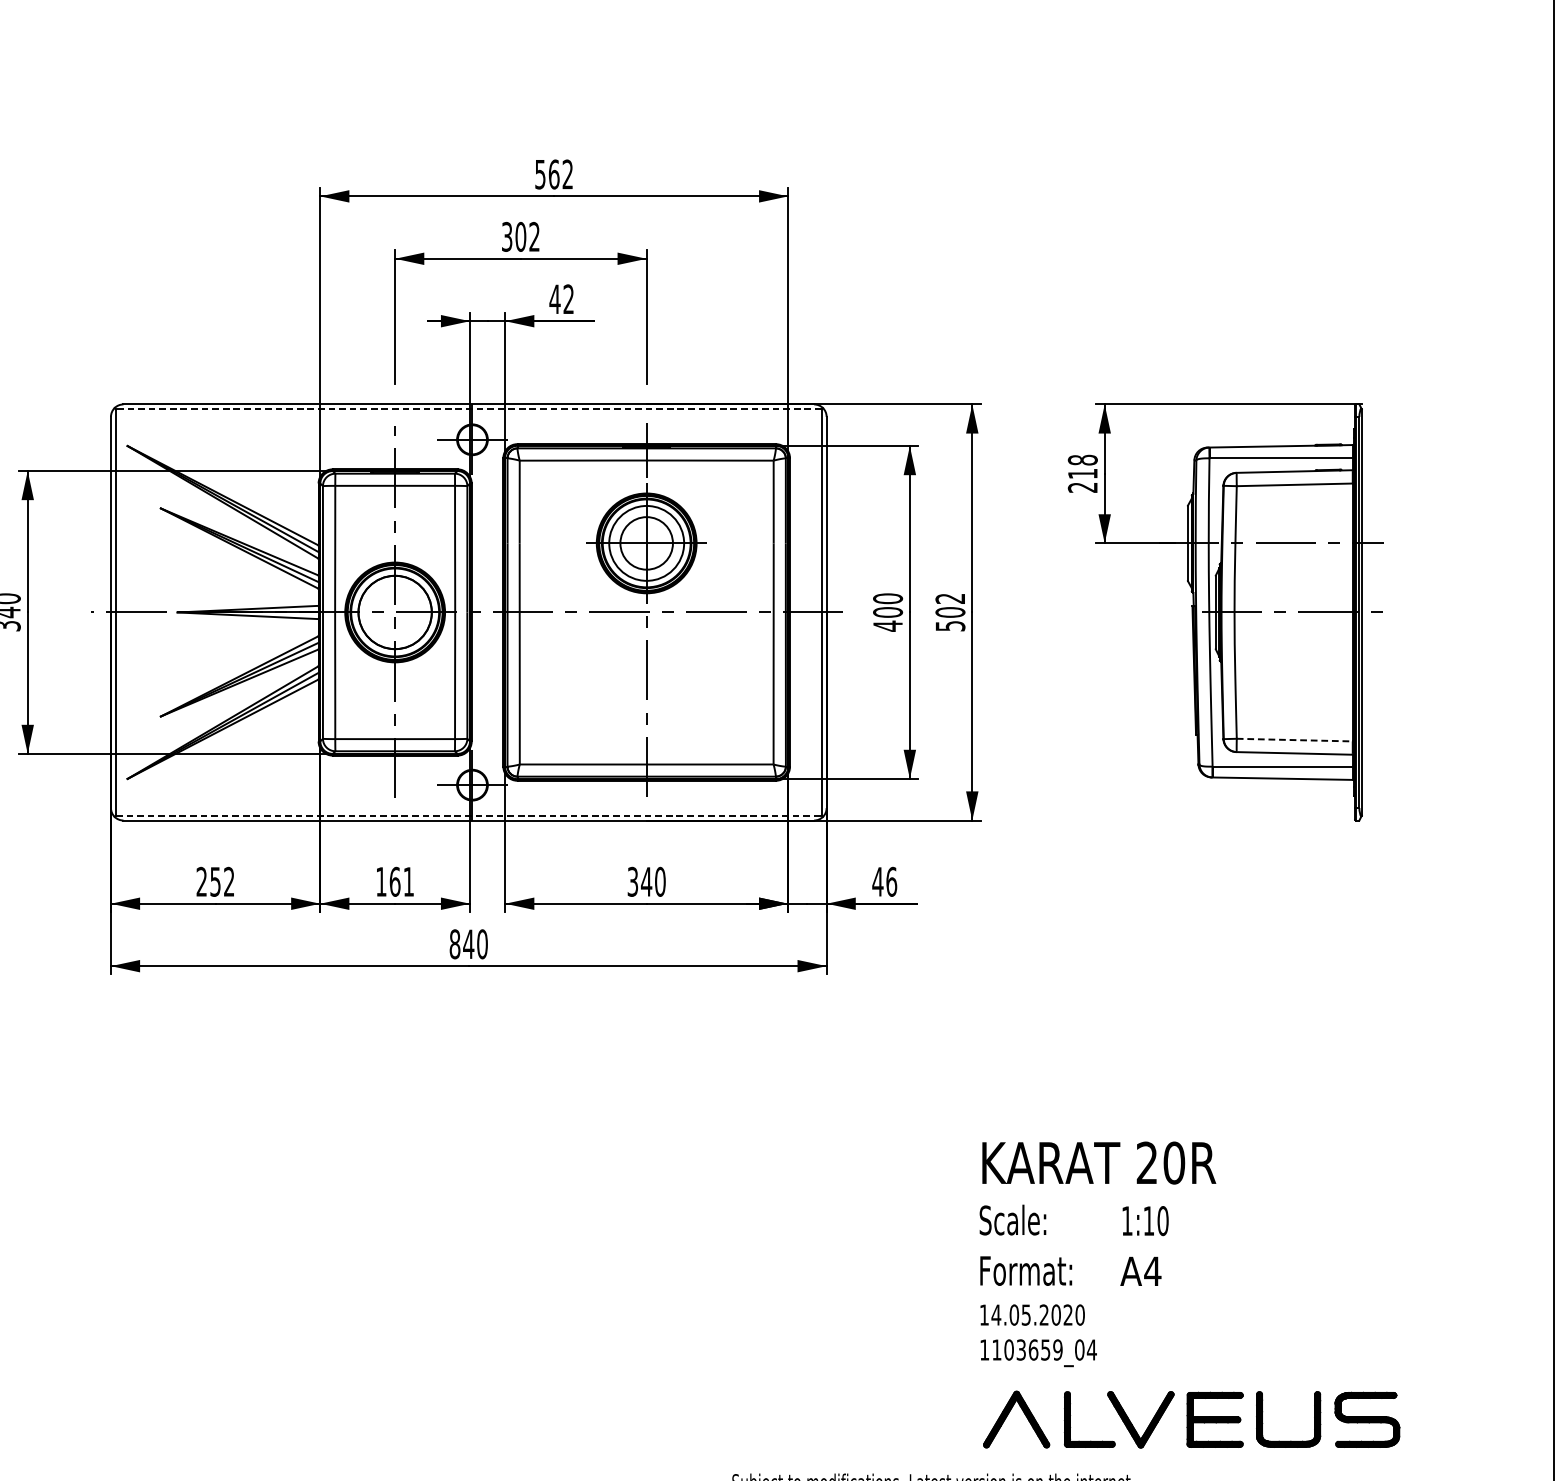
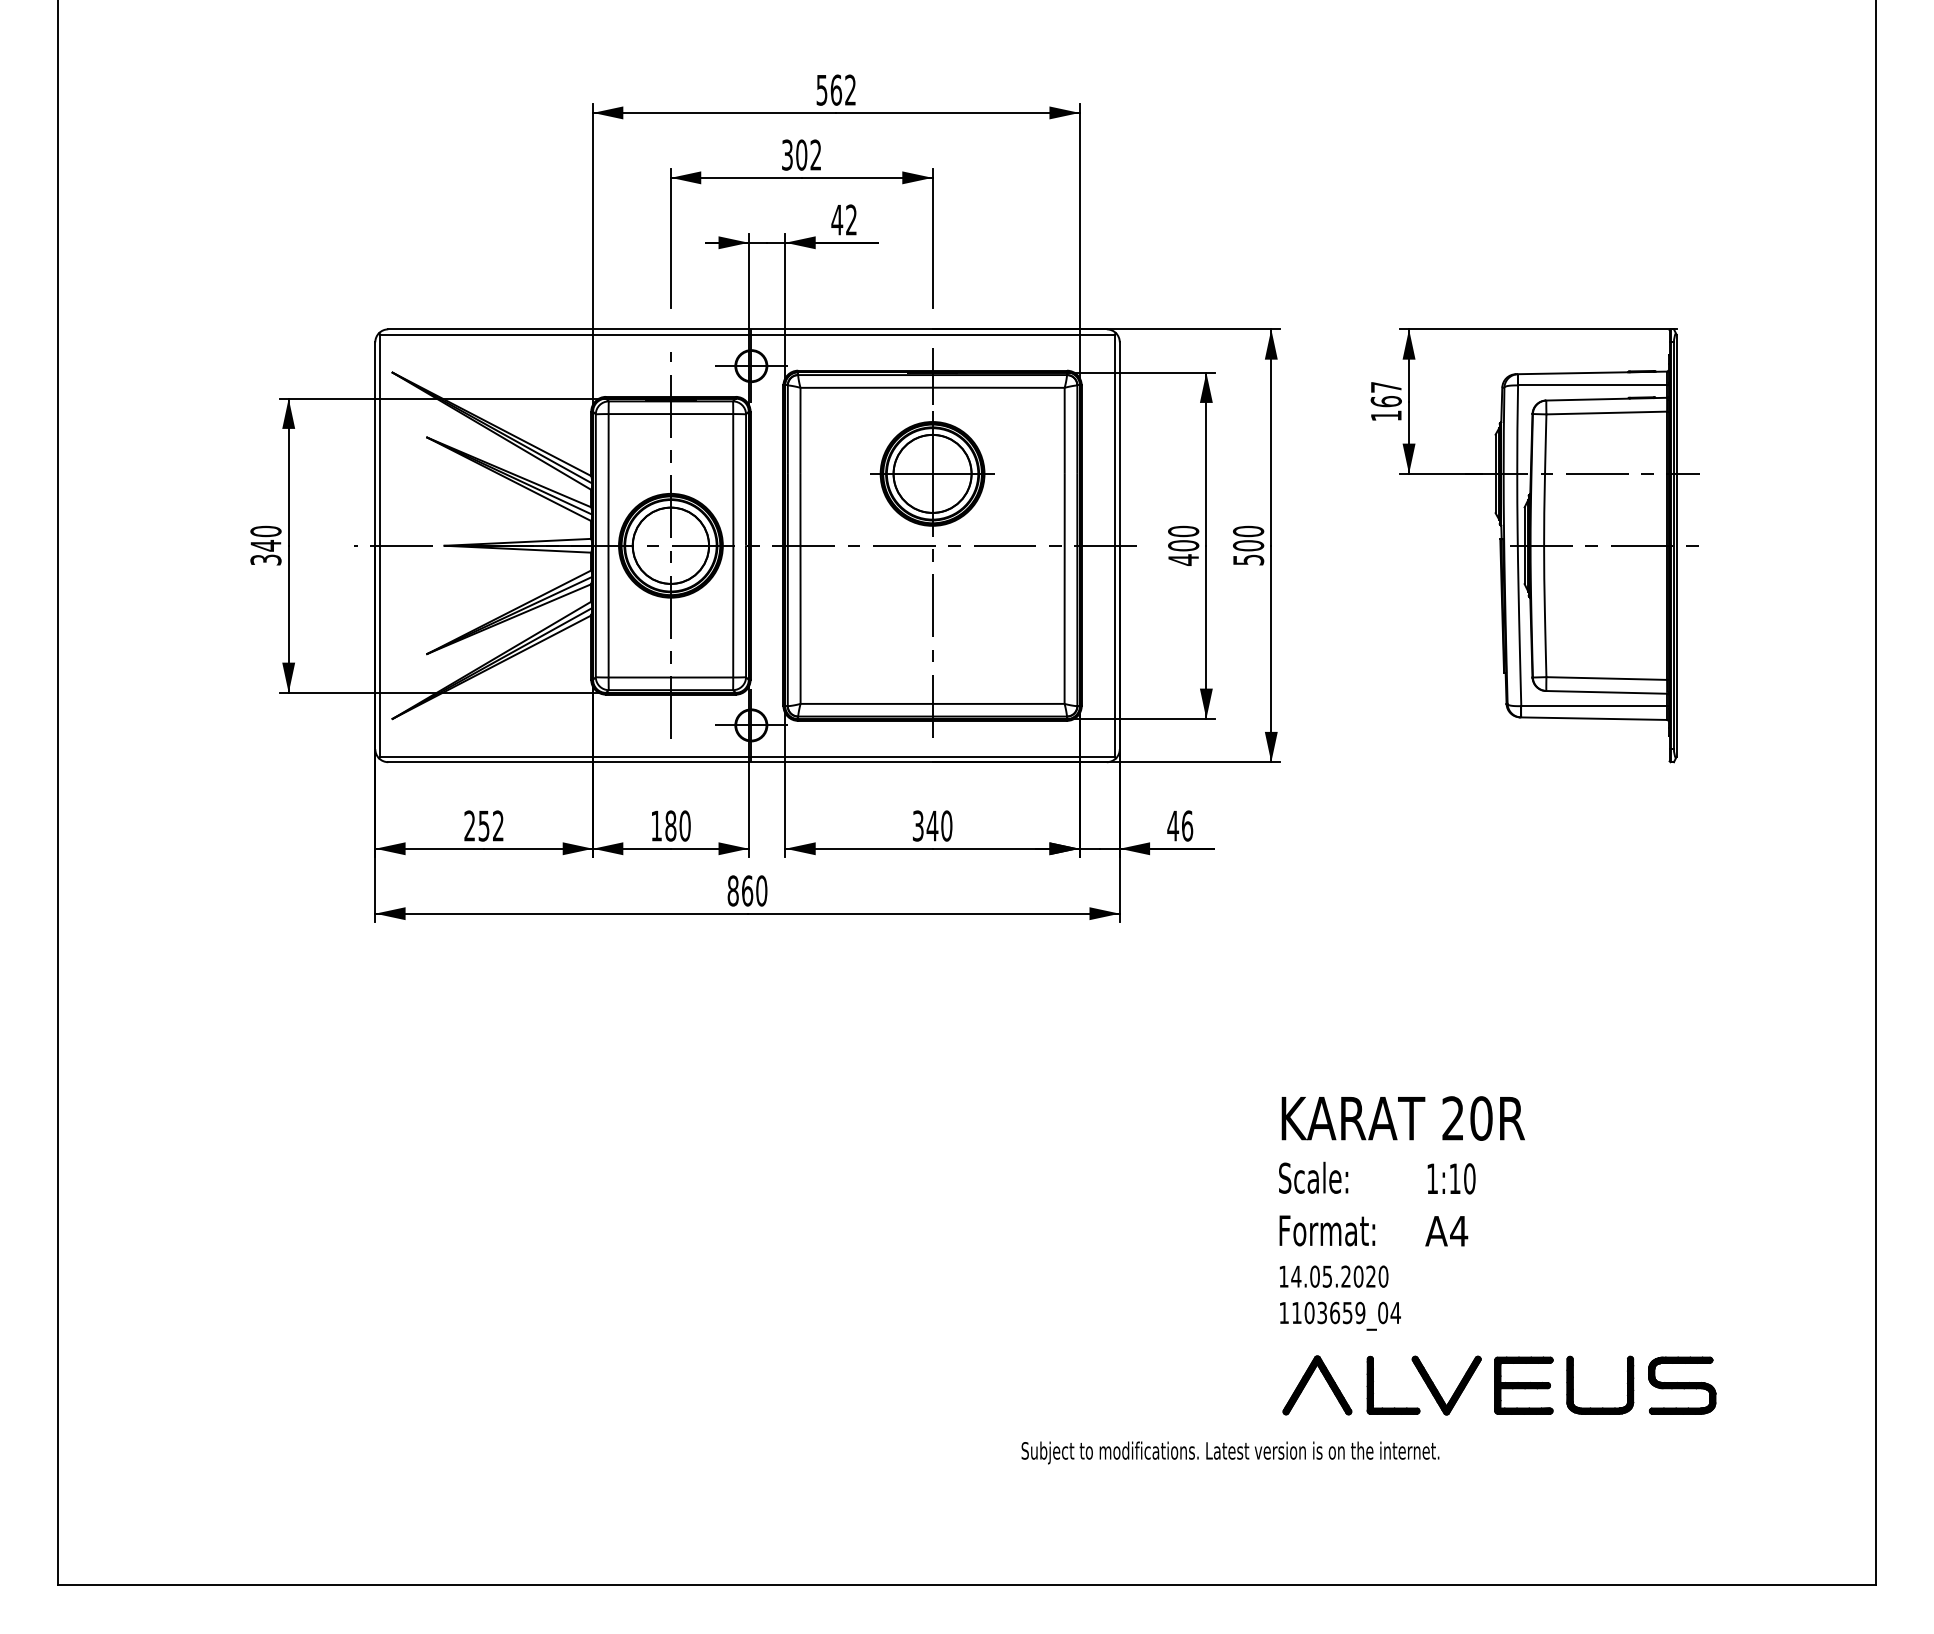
line: (468, 409) -> (747, 334), dashed -> solid
text: (1082, 473) -> (1385, 401), 218 -> 167
circle: (646, 543) -> (932, 473), size x1.43
text: (950, 598) -> (1248, 531), 502 -> 500
line: (1295, 740) -> (1607, 678), dashed -> solid
line: (469, 816) -> (748, 757), dashed -> solid
text: (401, 881) -> (677, 825), 161 -> 180
text: (468, 943) -> (747, 890), 840 -> 860

